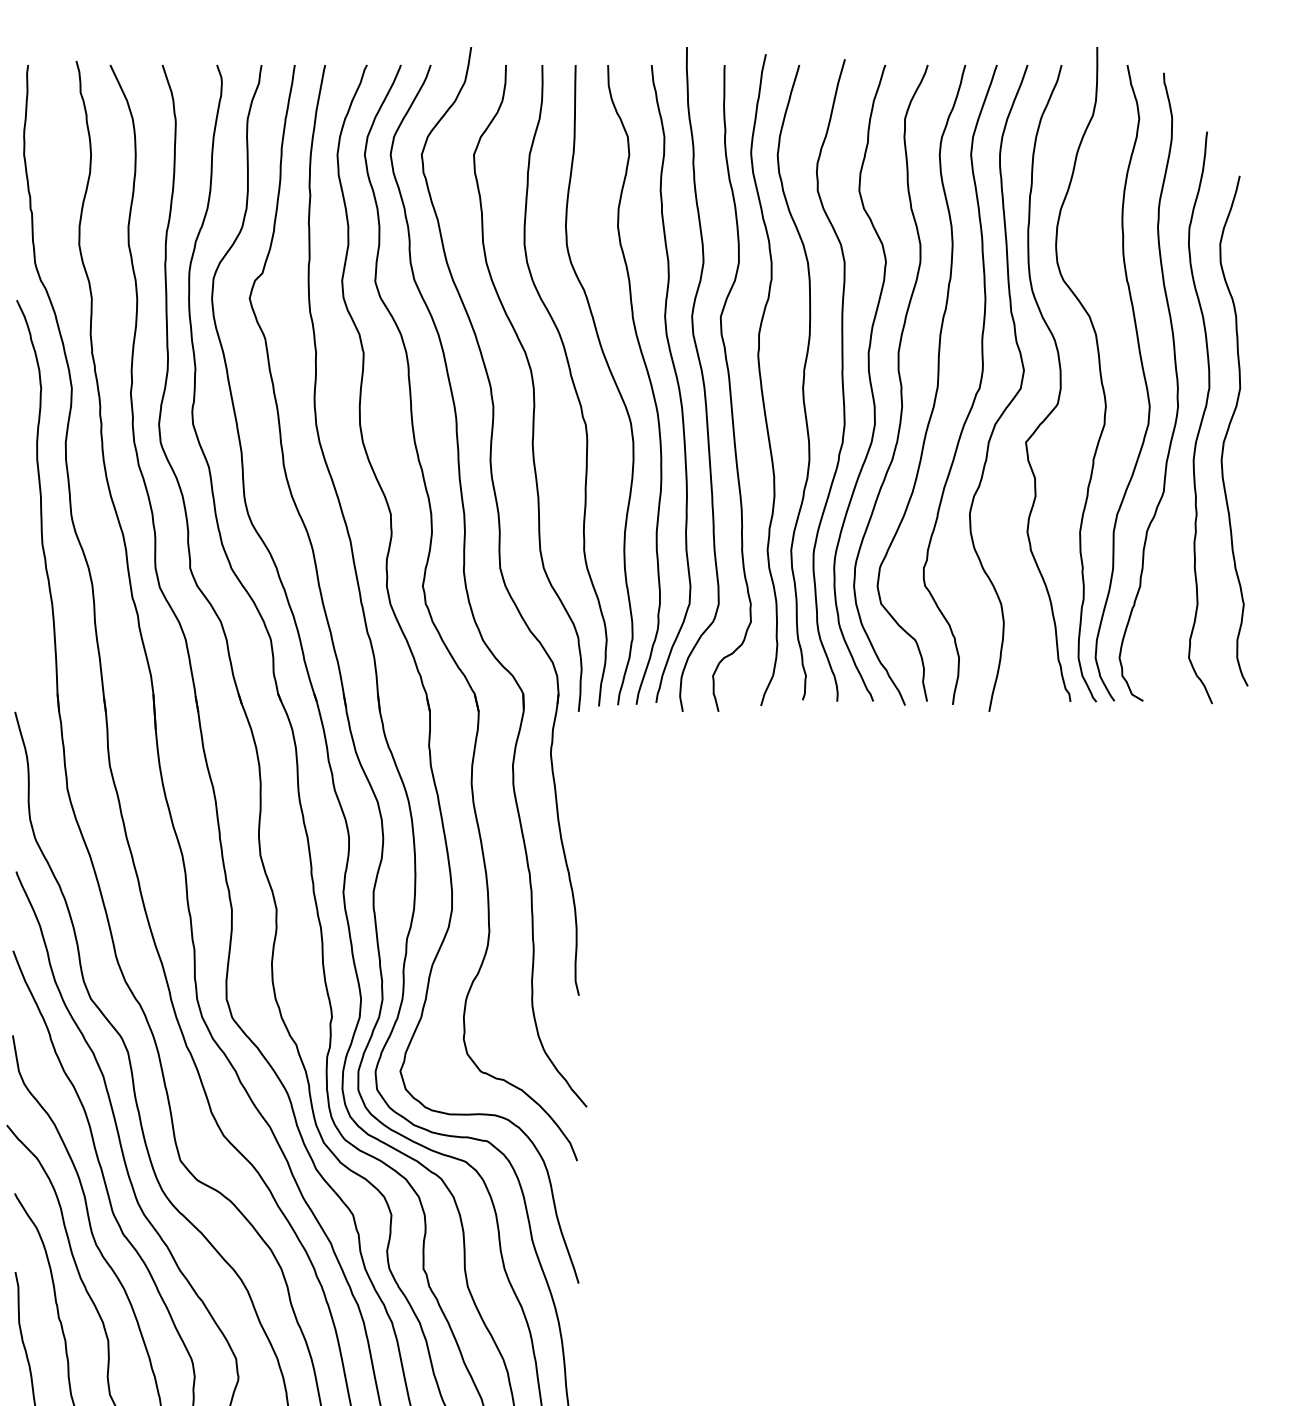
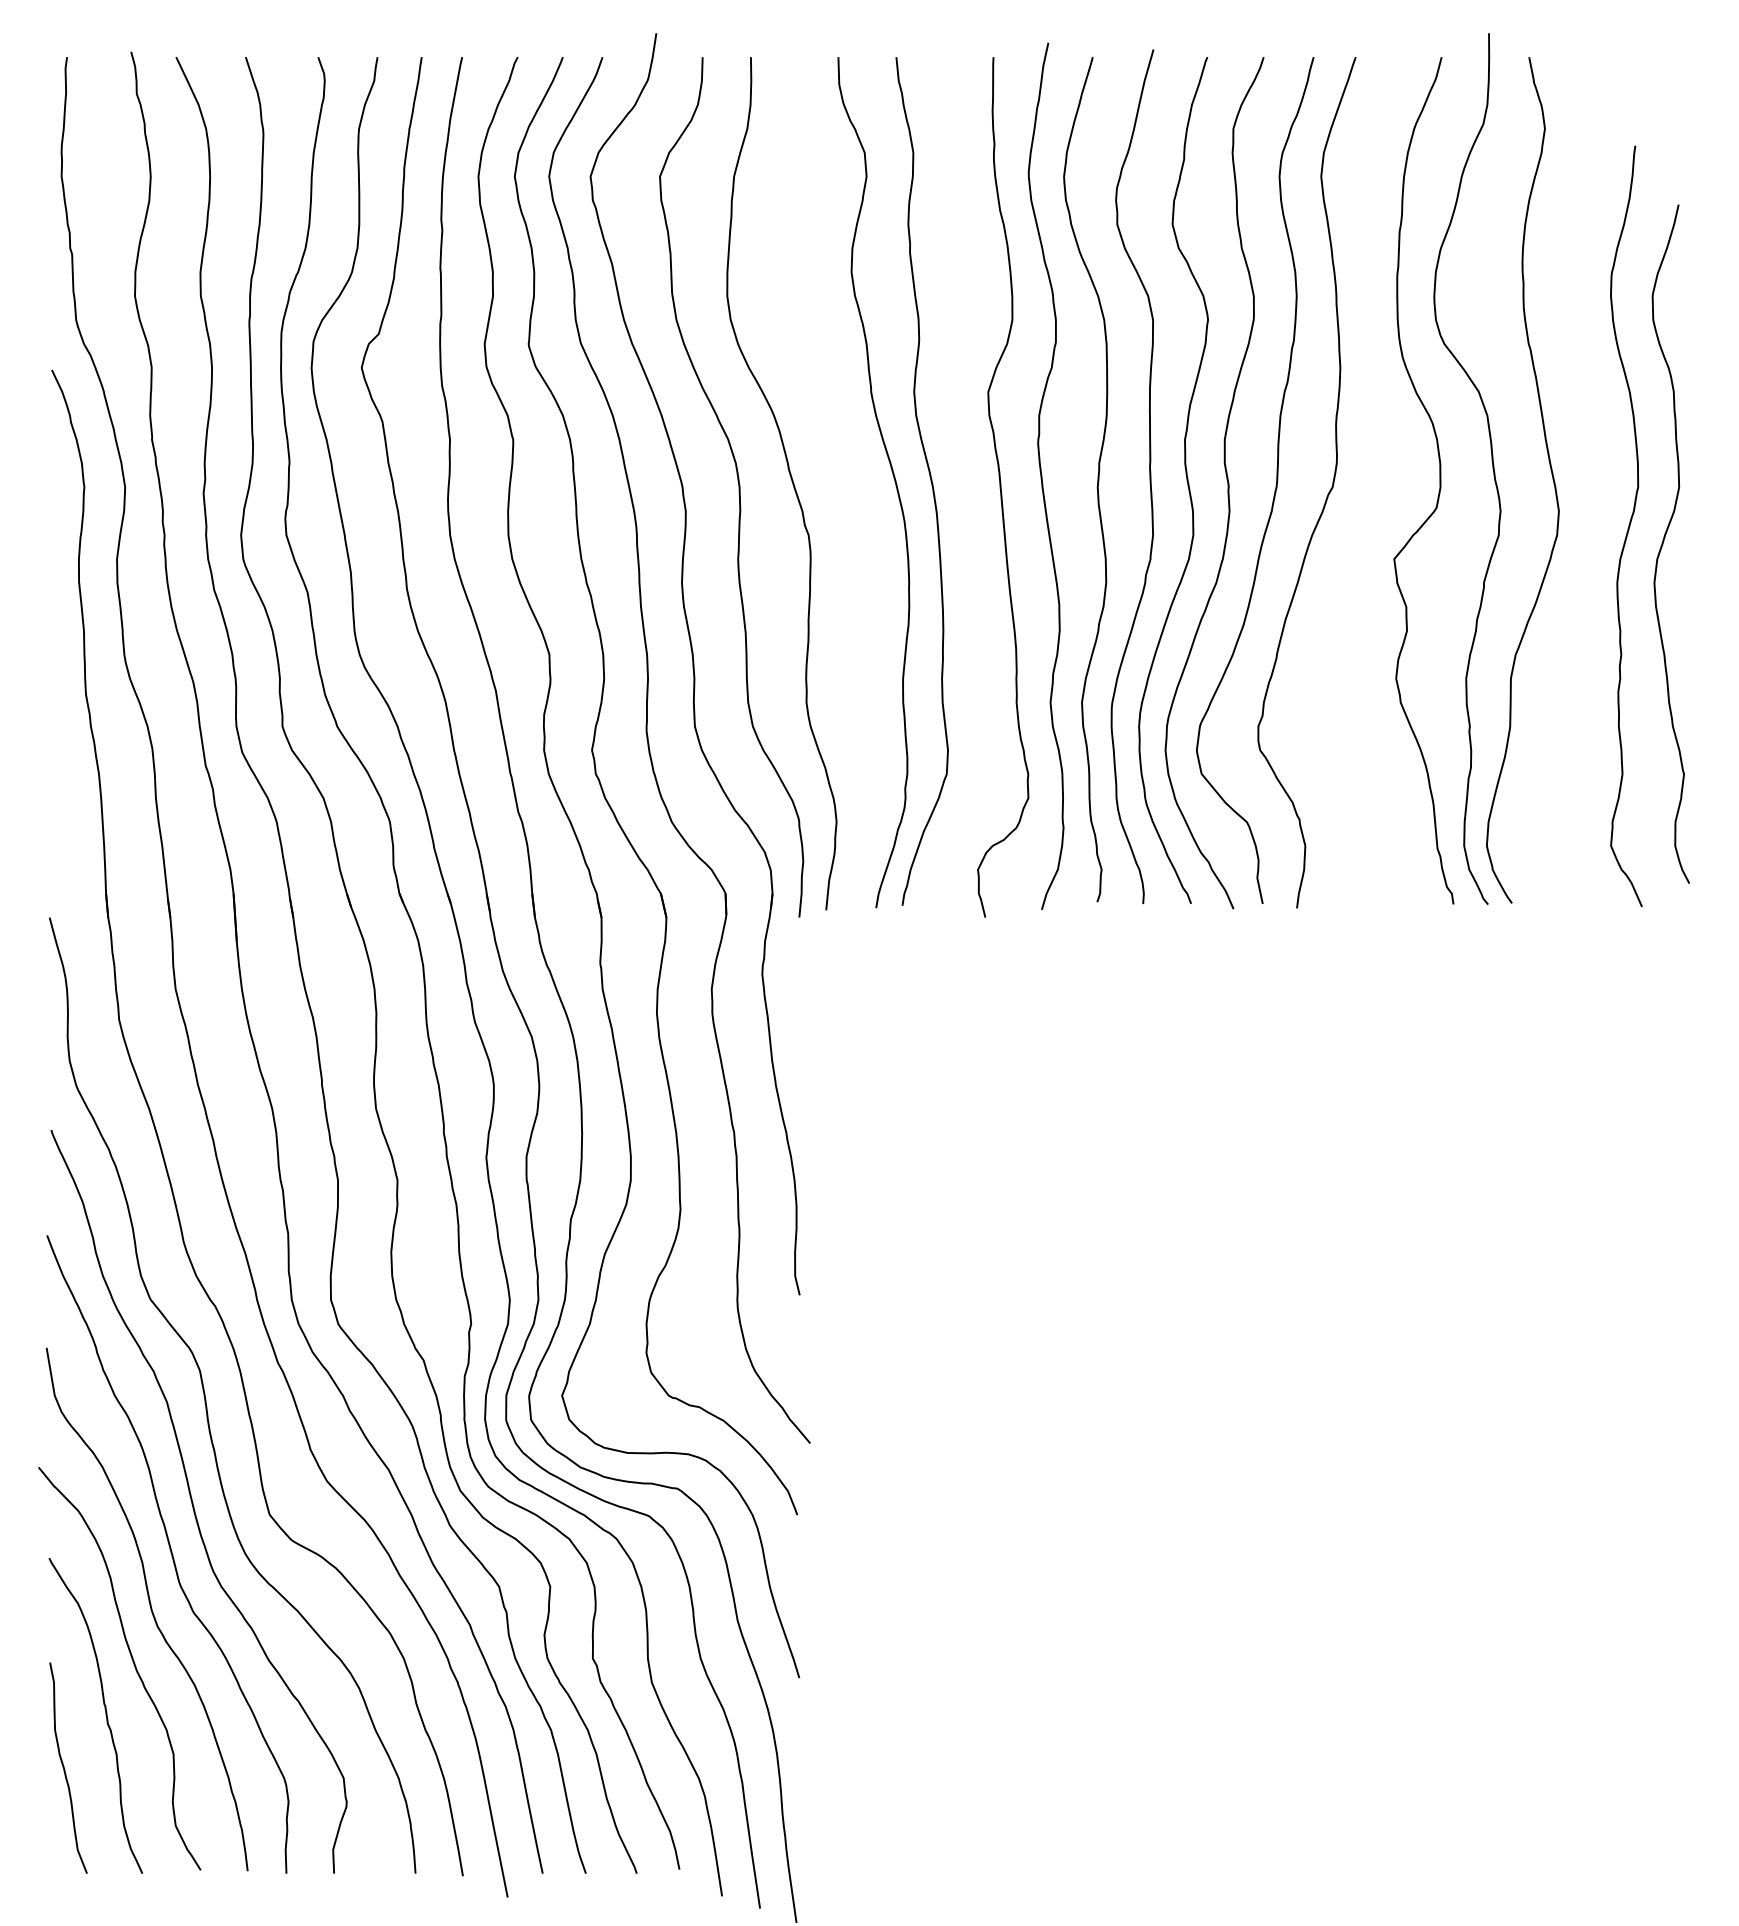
curve: (612, 378) -> (844, 474), removed
curve: (702, 378) -> (963, 474), removed
curve: (1176, 381) -> (1594, 478), removed
curve: (1012, 398) -> (1376, 500), removed

